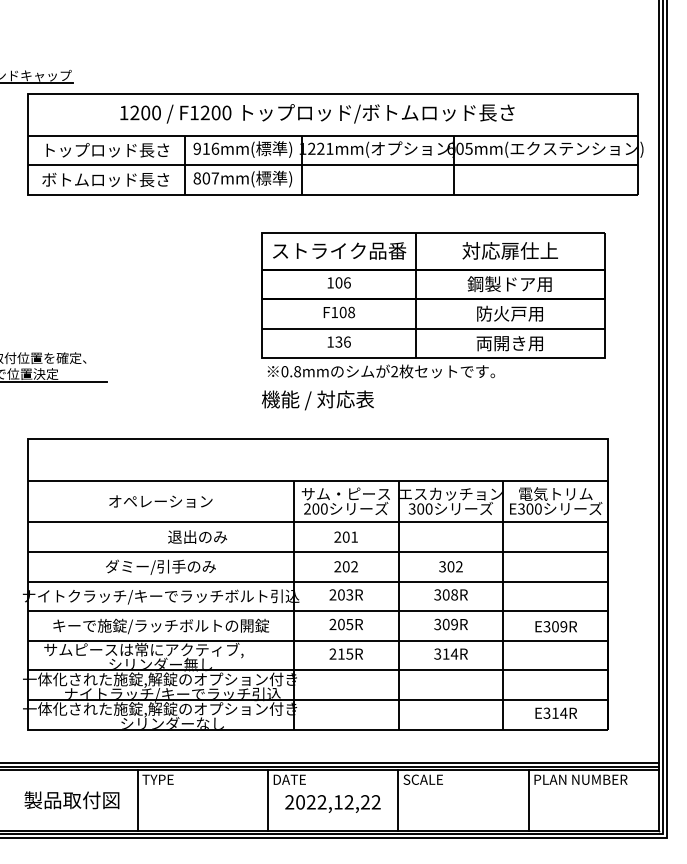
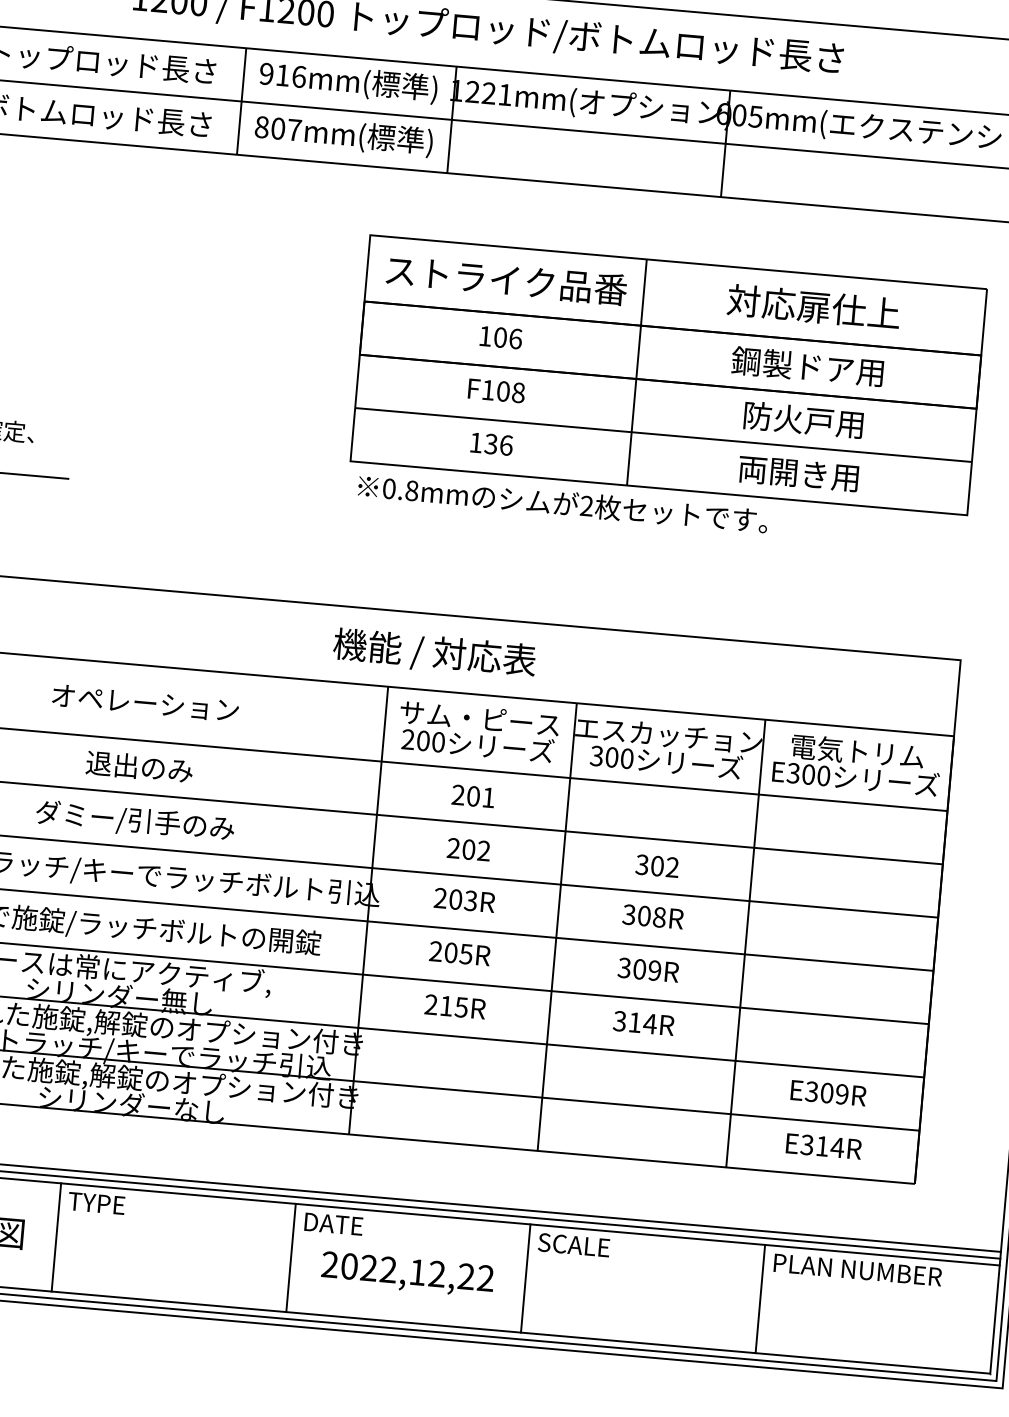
text: (317, 400) -> (433, 653), moved
text: (197, 536) -> (139, 765), moved
text: (555, 626) -> (827, 1092), moved

